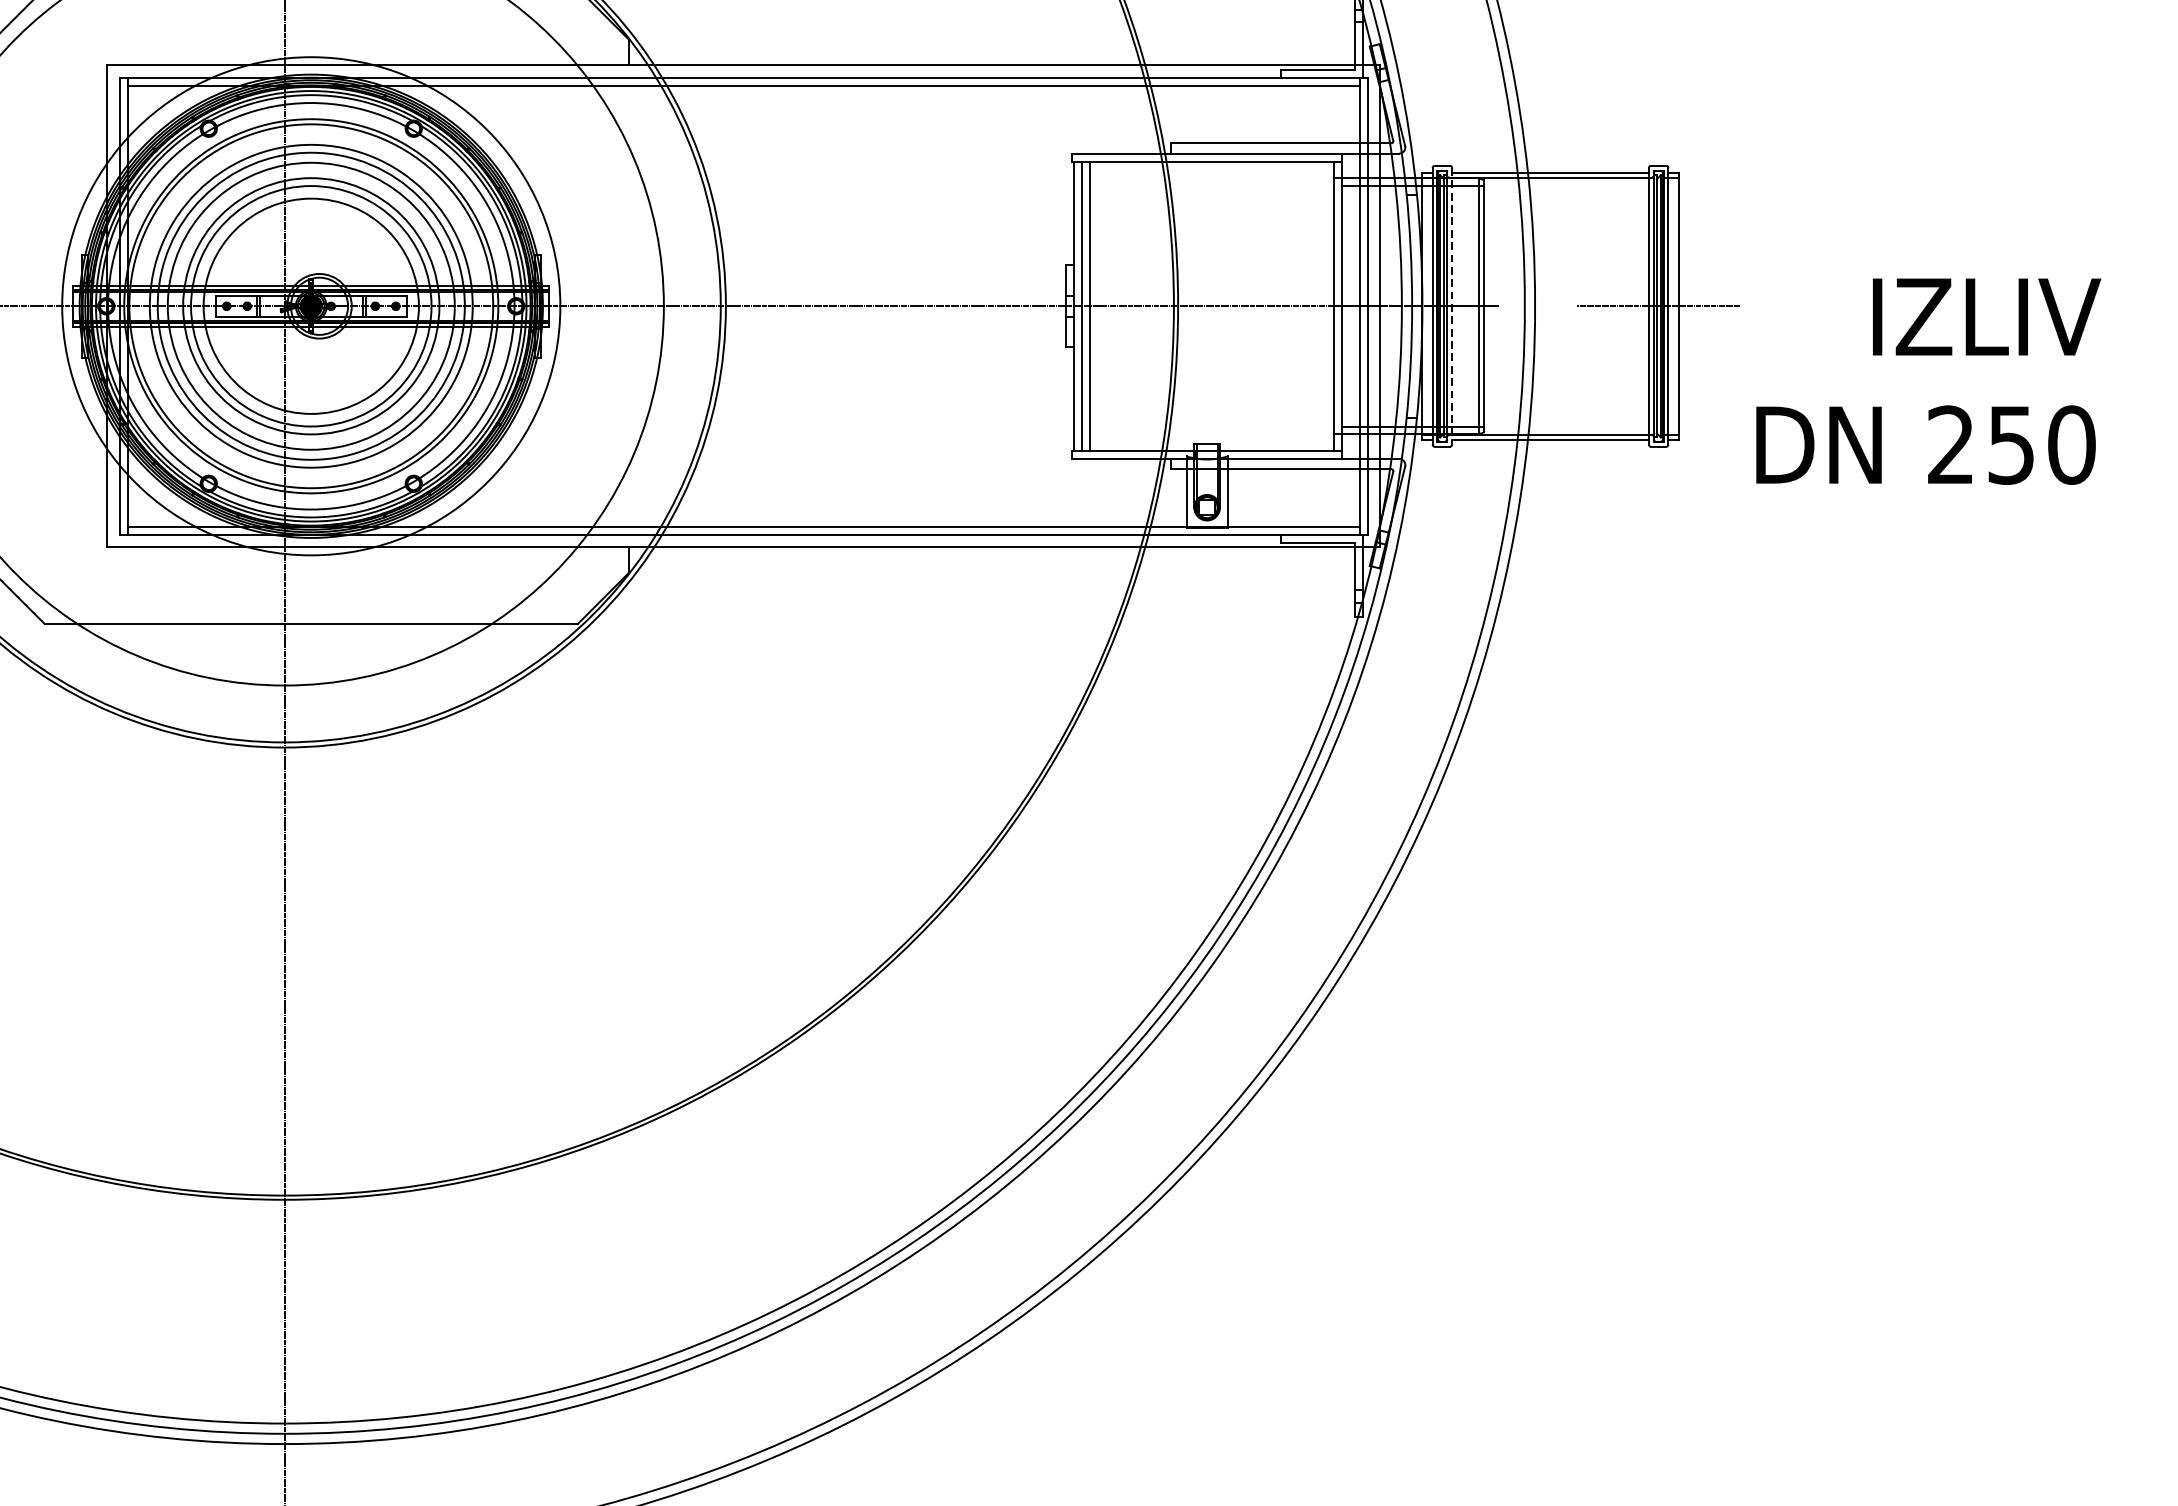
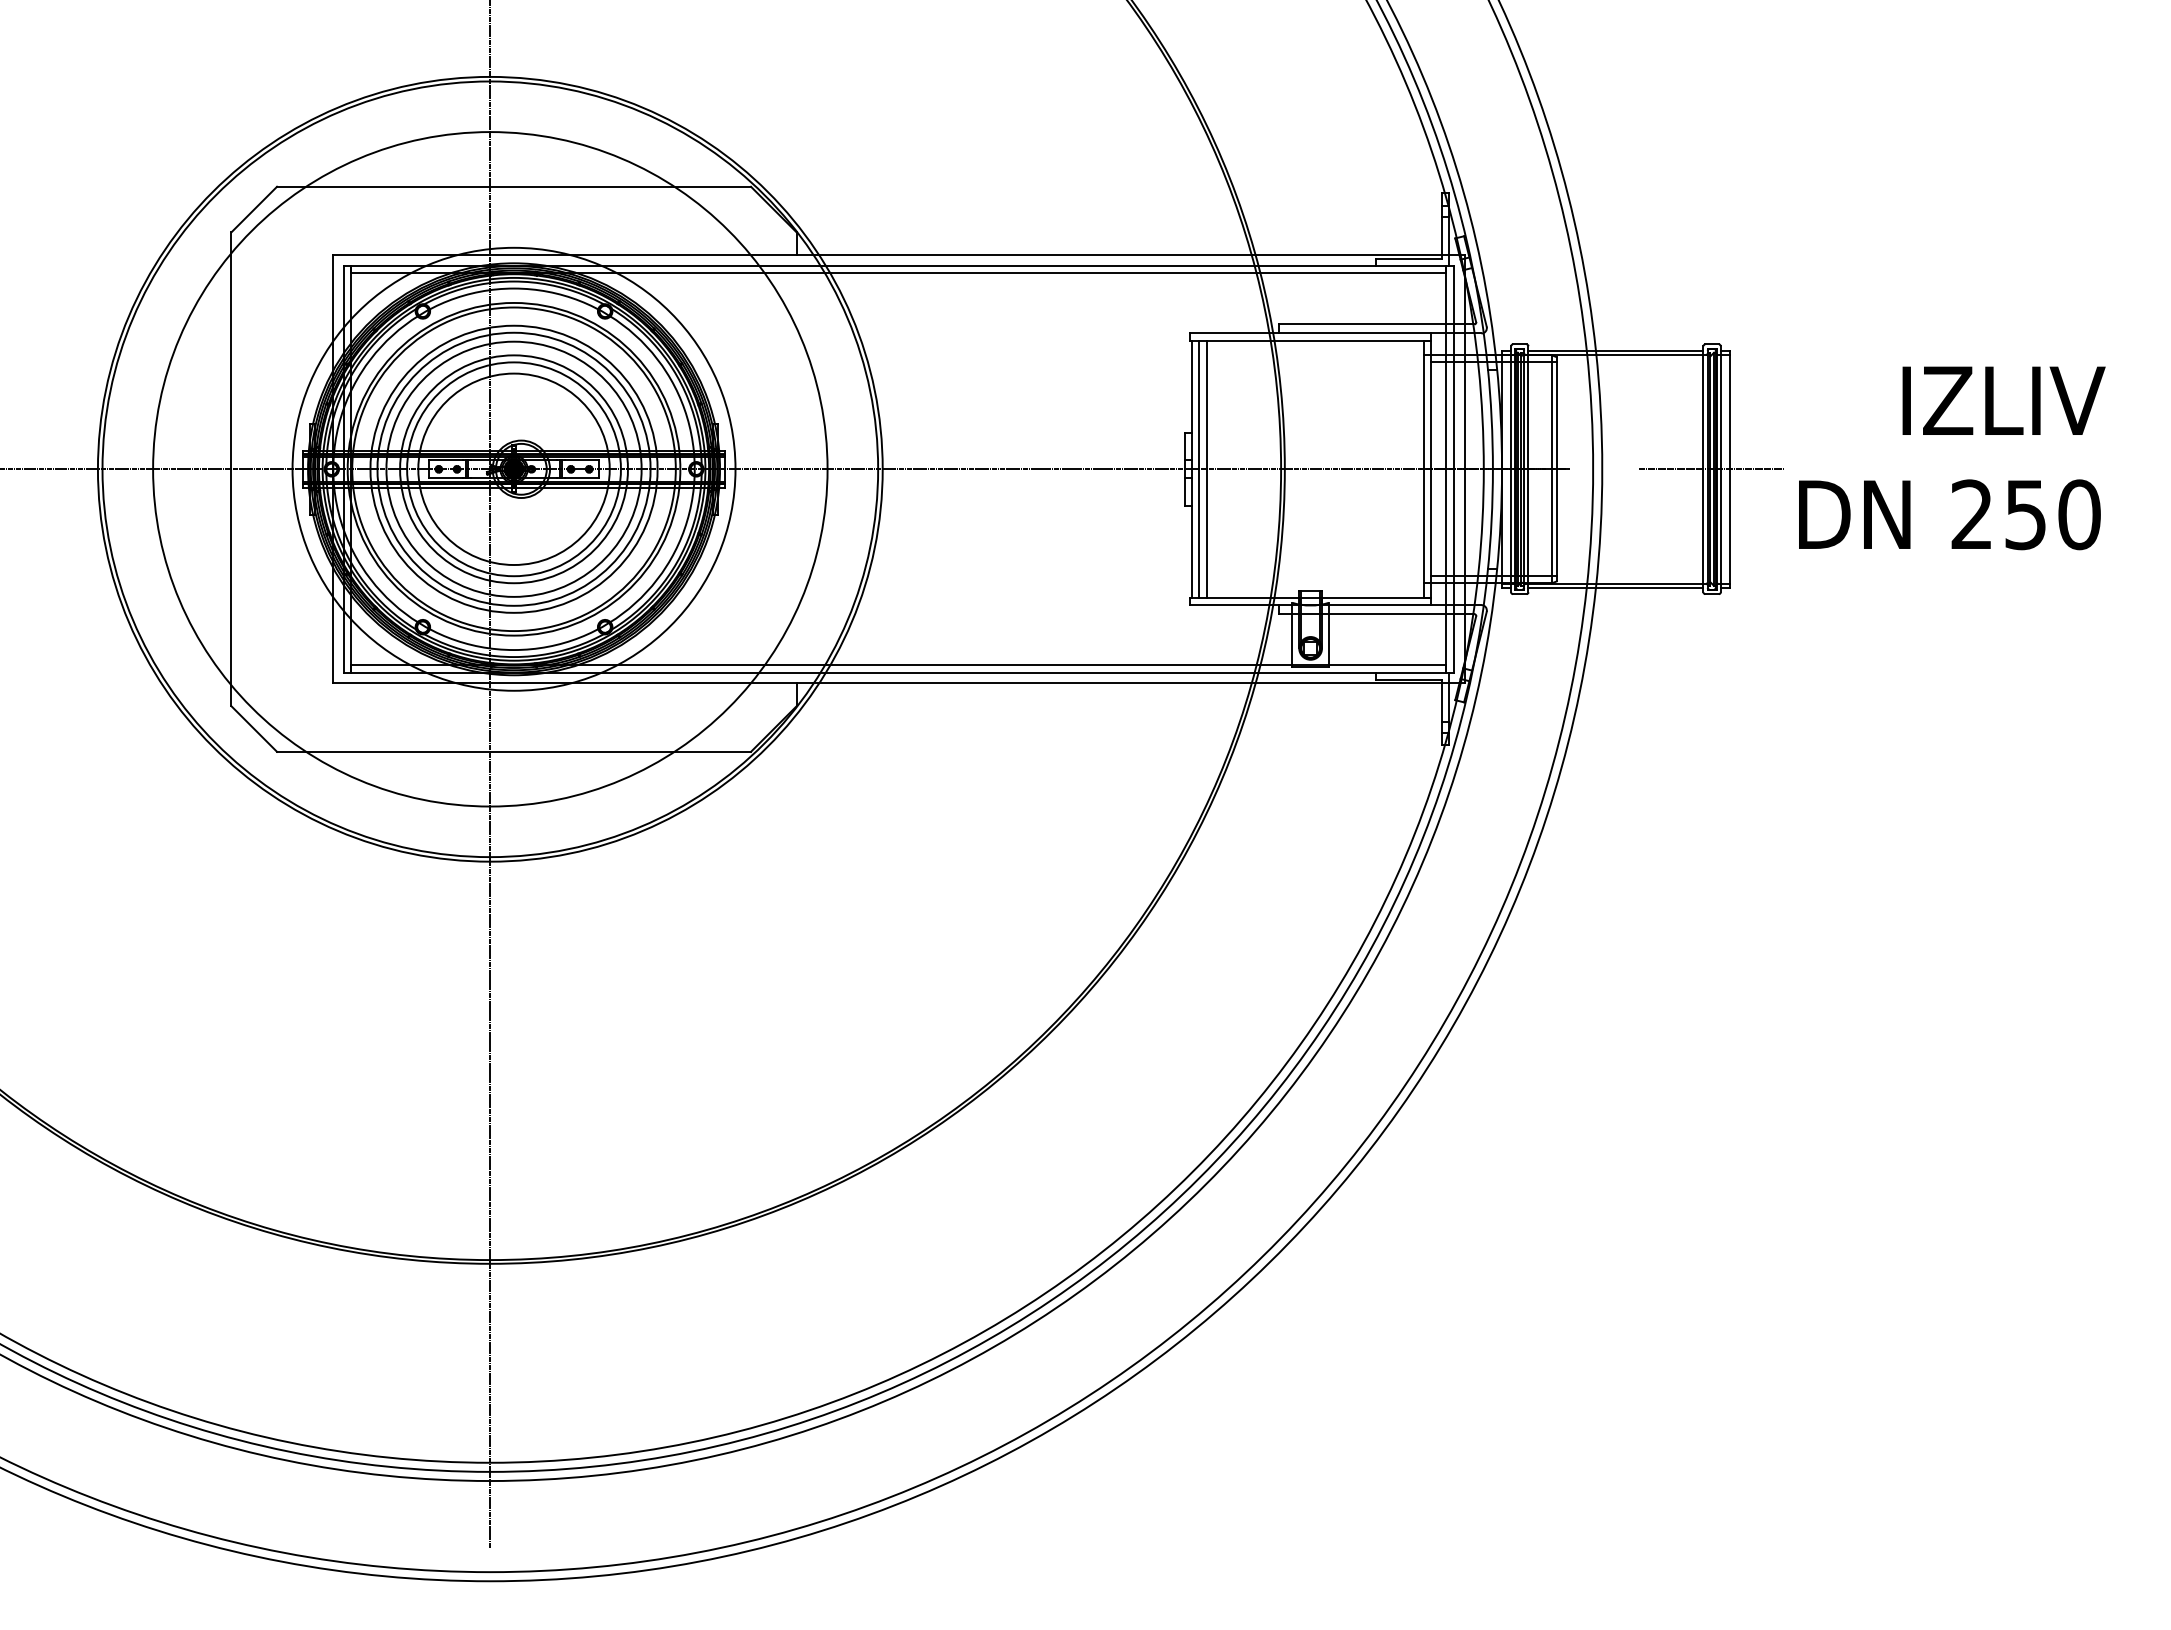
line: (1452, 306) -> (1528, 469), dashed -> solid
text: (1928, 381) -> (1952, 458), moved

